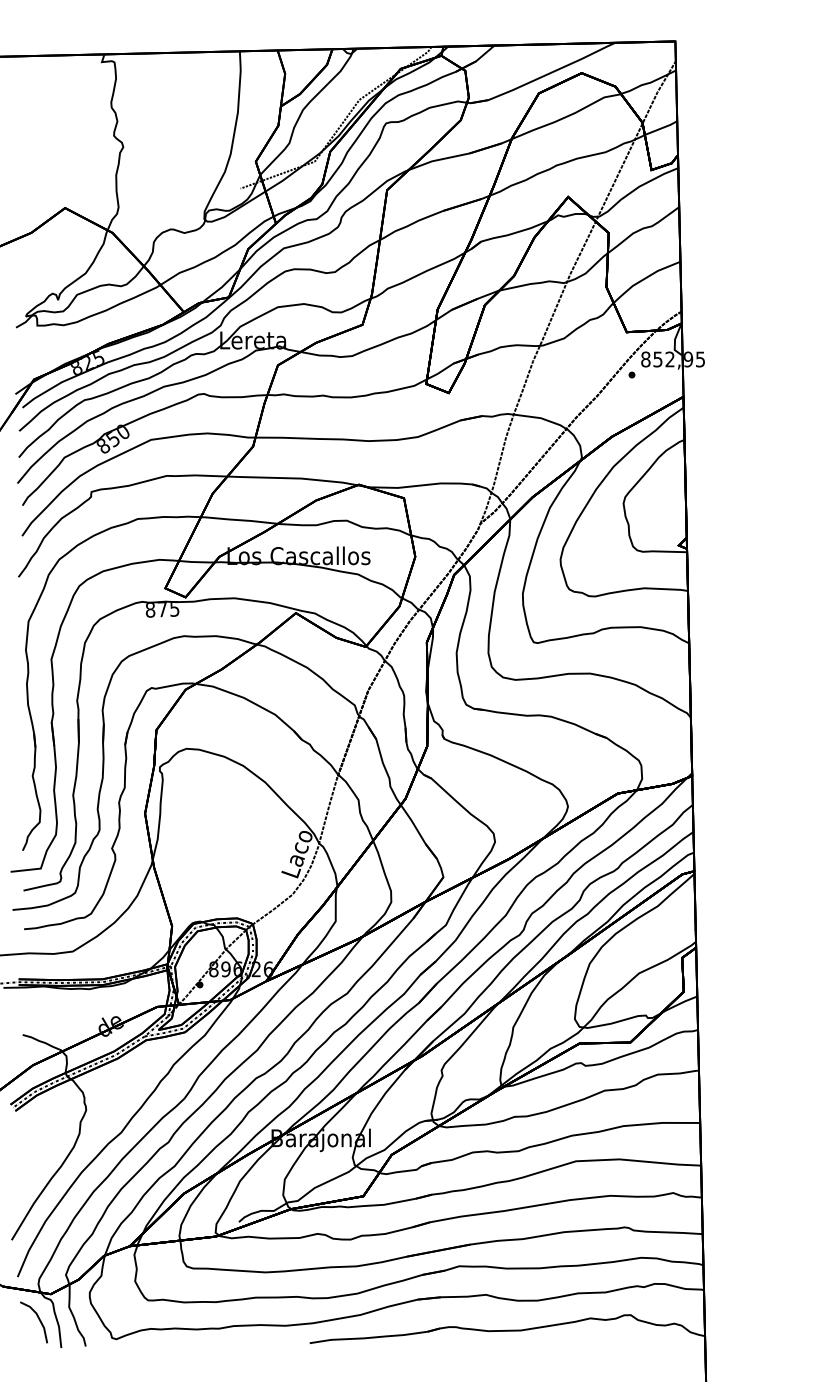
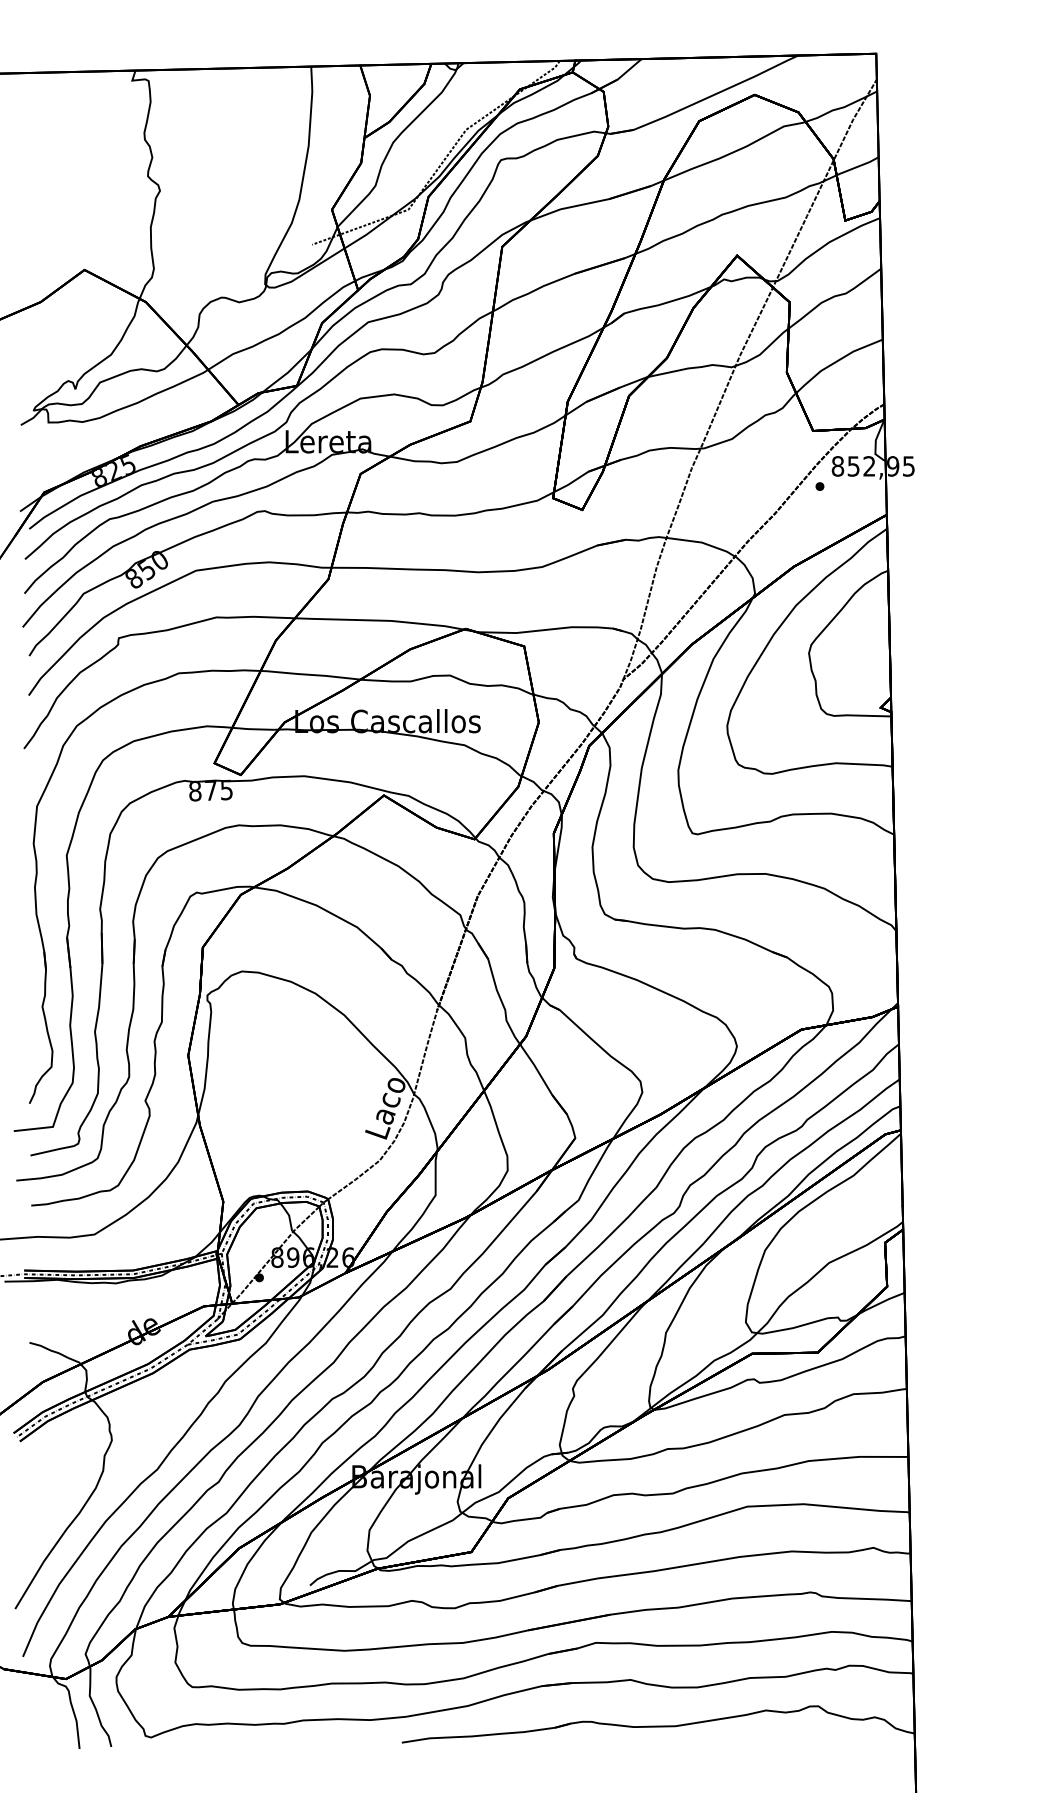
line: (38, 1319) -> (49, 1711), removed

